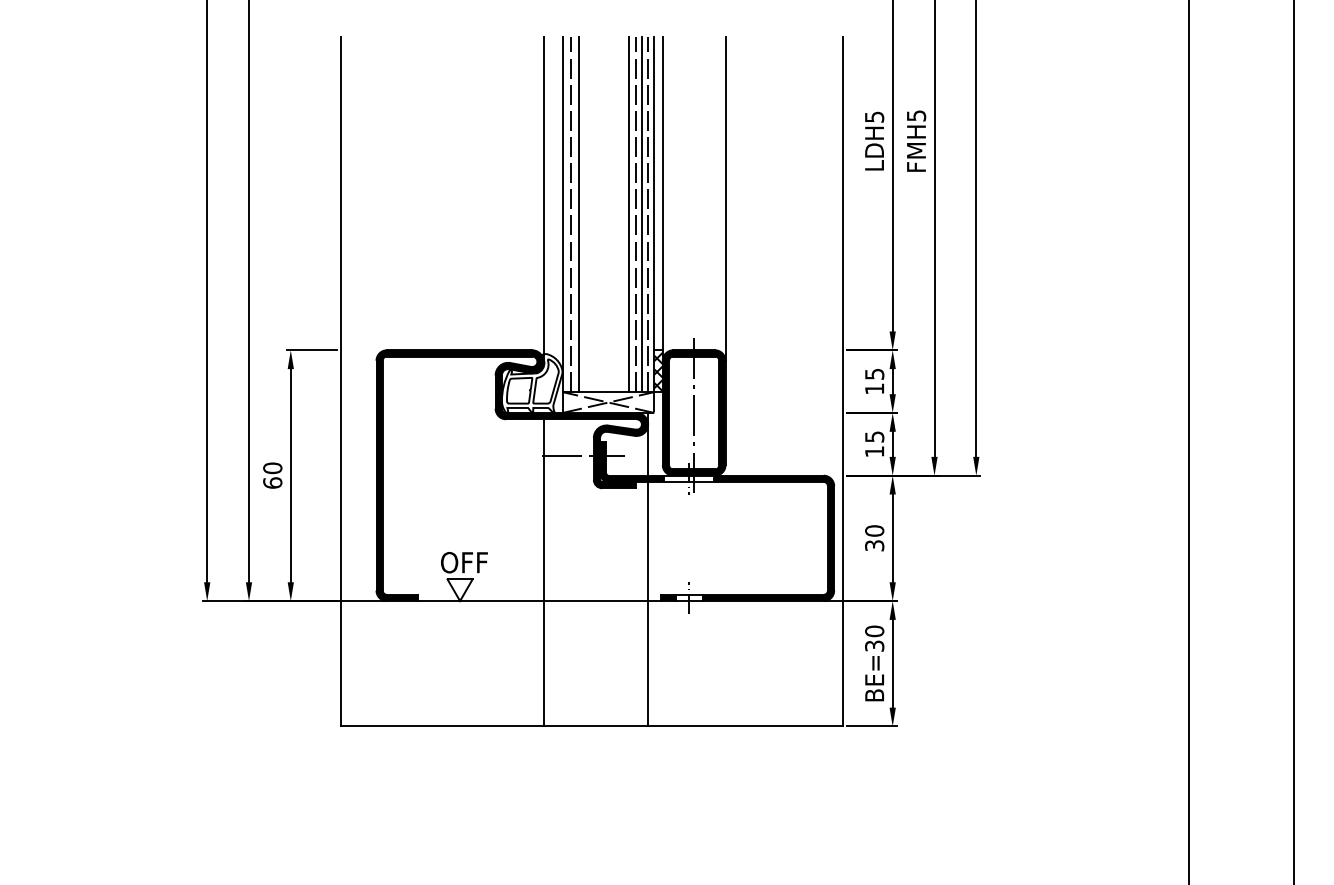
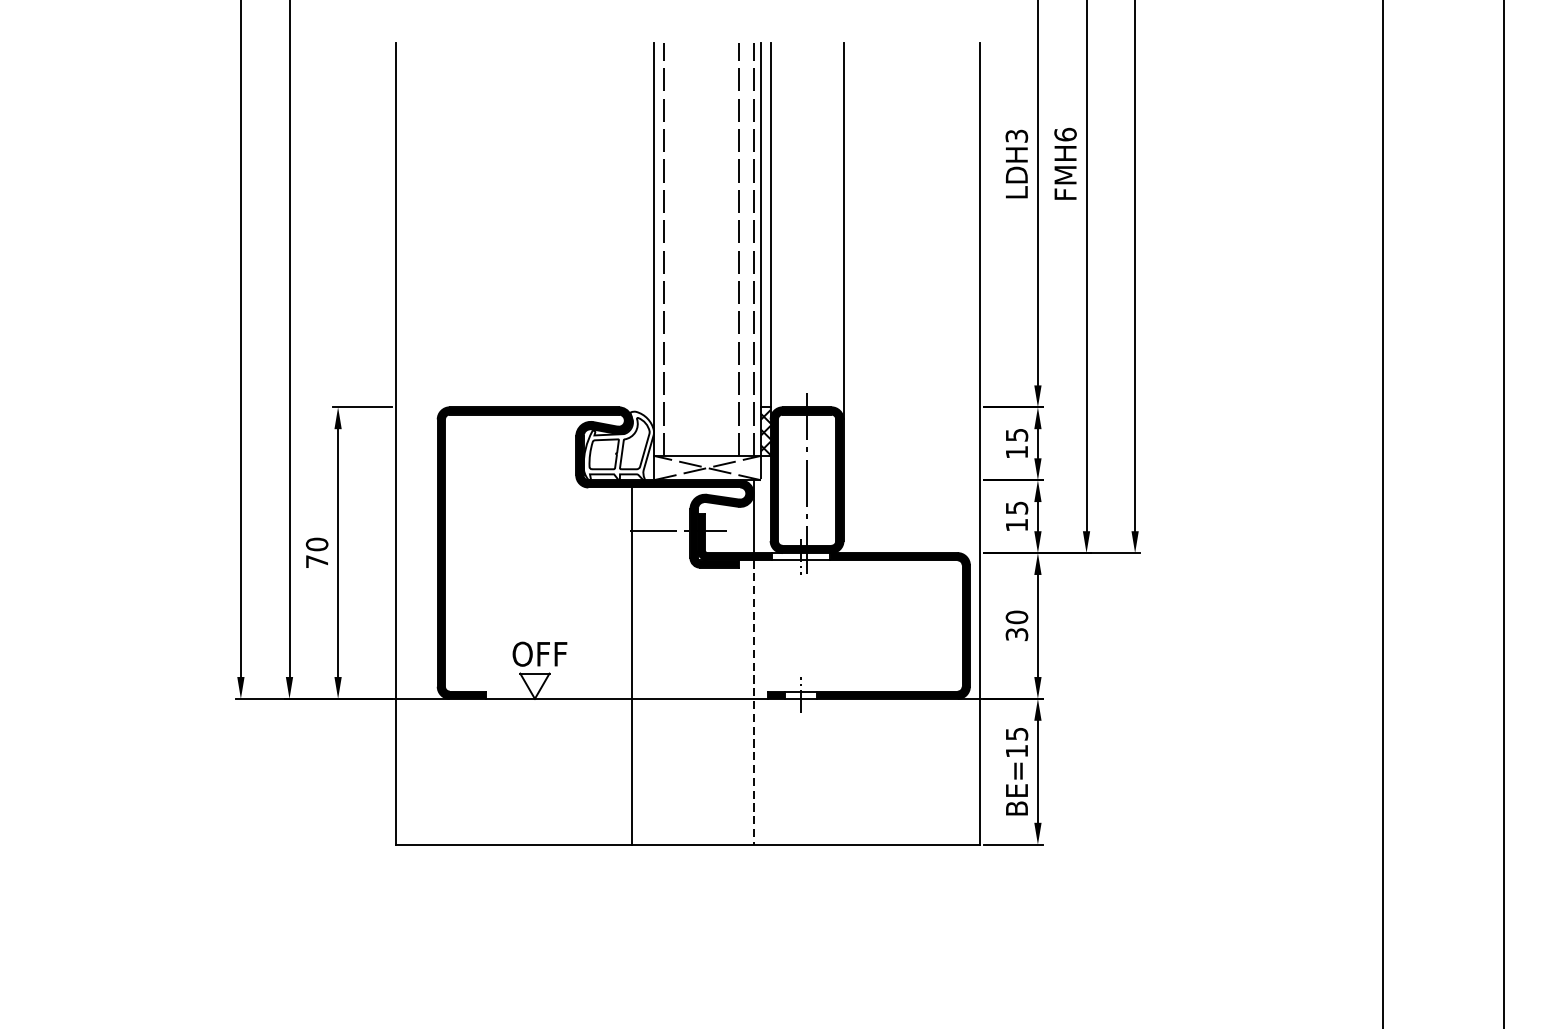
text: (916, 115) -> (1065, 134), FMH5 -> FMH6
text: (873, 116) -> (1015, 135), LDH5 -> LDH3
line: (543, 198) -> (631, 230), removed
line: (579, 214) -> (673, 249), removed
line: (629, 214) -> (731, 249), removed
line: (641, 214) -> (745, 249), removed
text: (272, 482) -> (316, 561), 60 -> 70
line: (648, 604) -> (753, 702), solid -> dashed
text: (874, 638) -> (1016, 742), BE=30 -> BE=15

